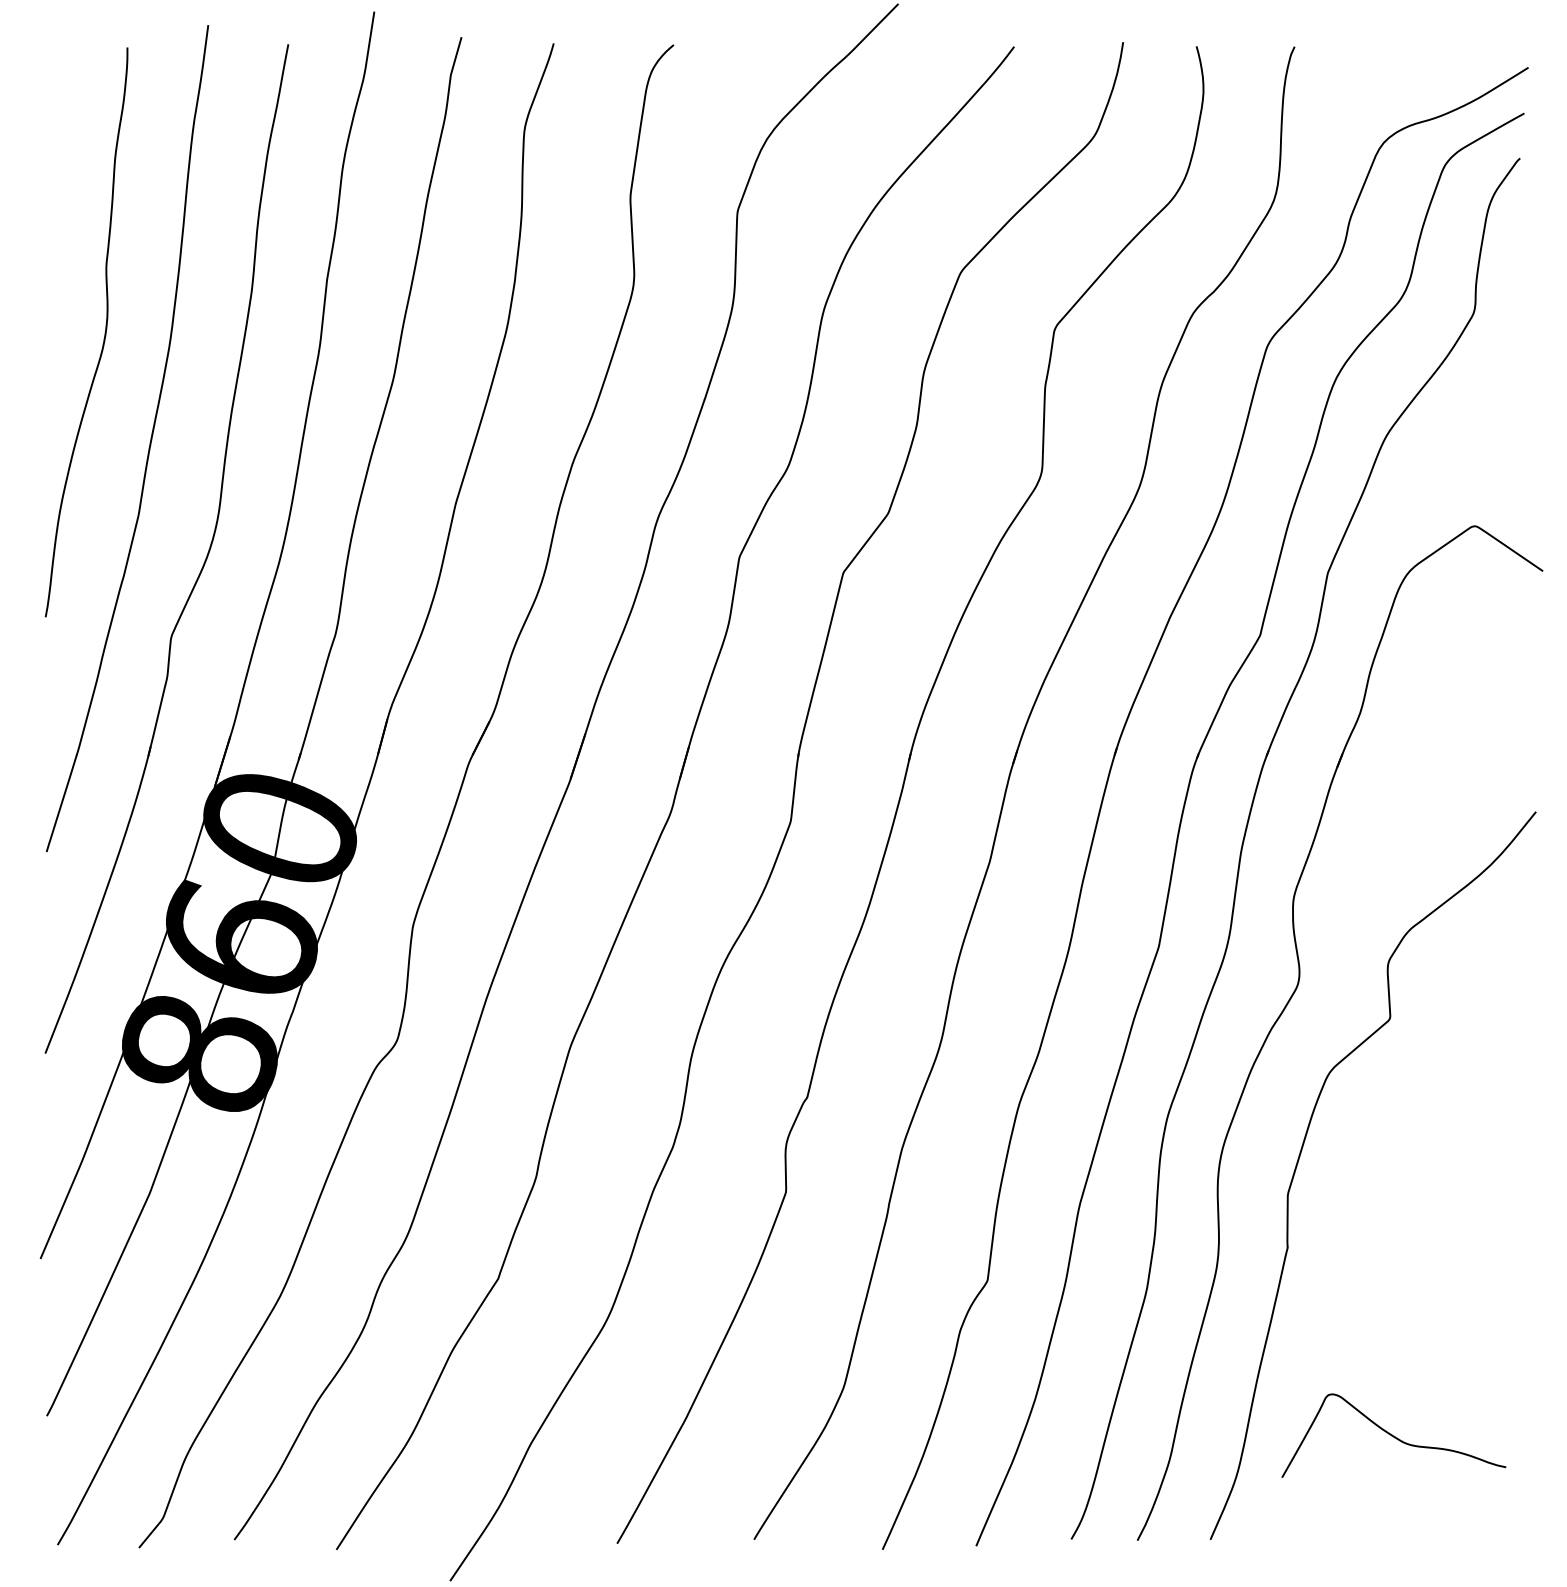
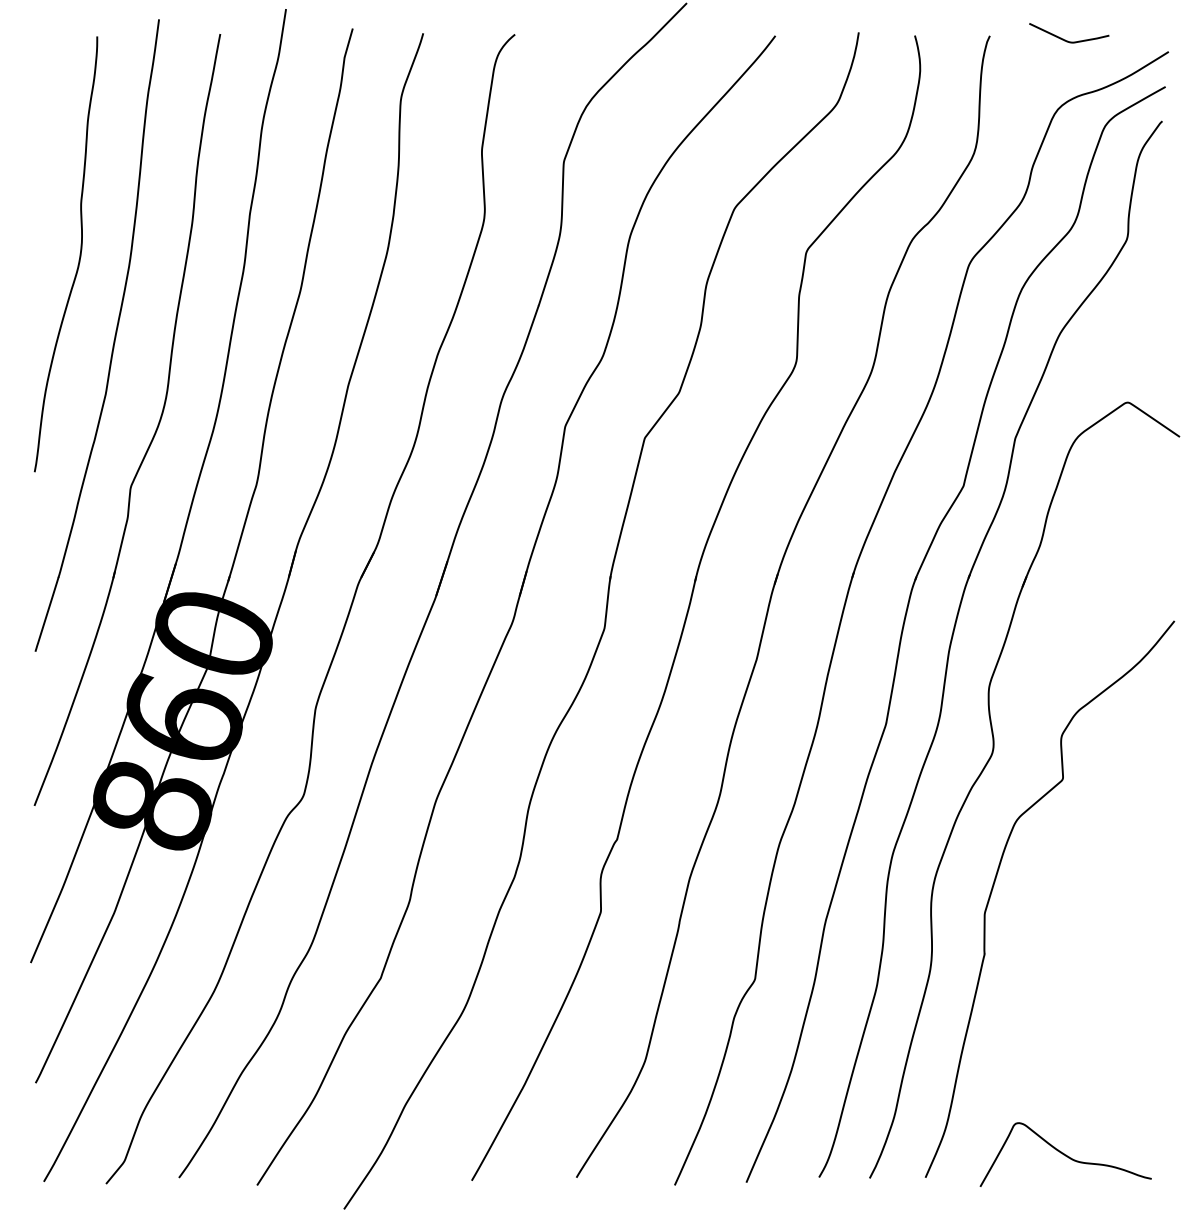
curve: (1394, 52) -> (1066, 40), added
curve: (1393, 1435) -> (1065, 1154), moved

